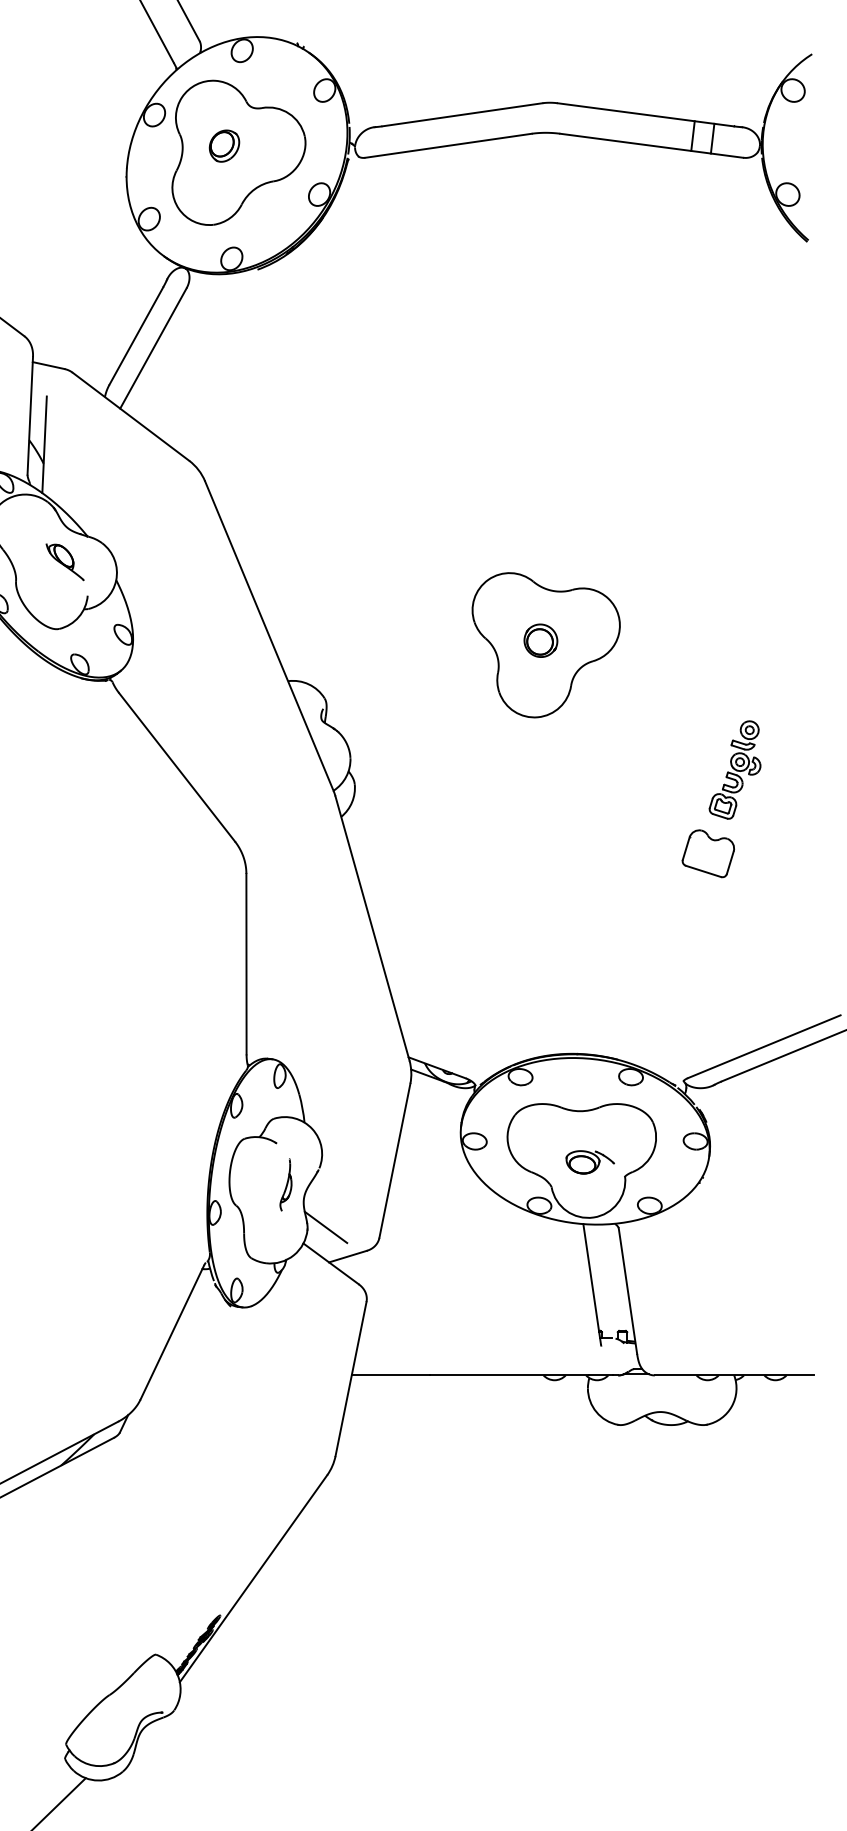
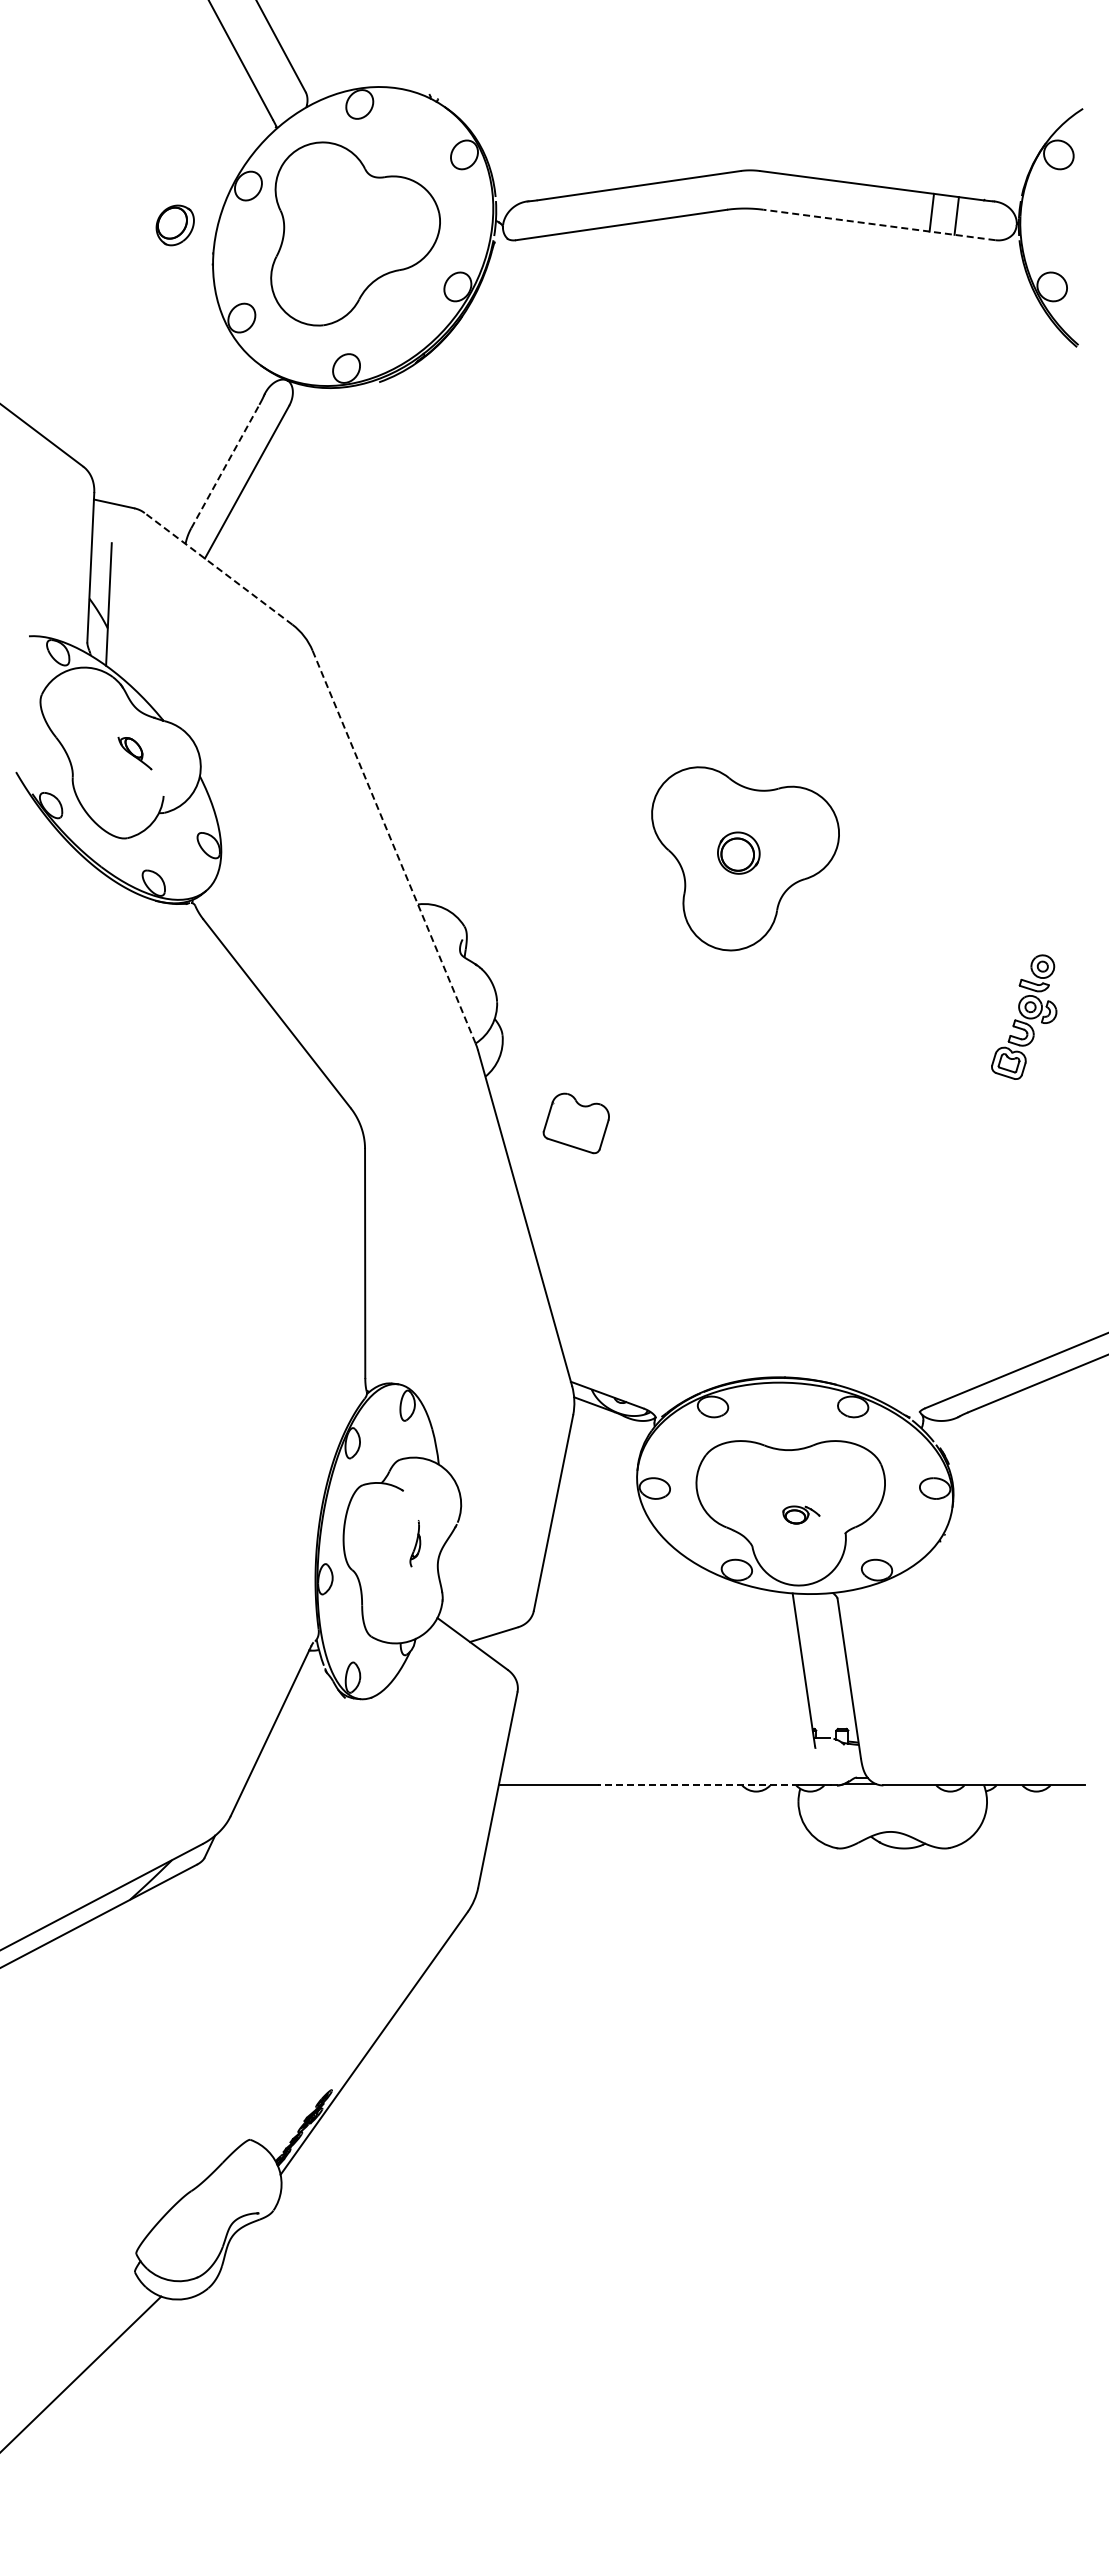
line: (650, 145) -> (878, 224), solid -> dashed
part: (223, 146) -> (174, 225), moved
line: (136, 336) -> (225, 466), solid -> dashed
line: (130, 416) -> (218, 568), solid -> dashed
part: (64, 562) -> (134, 753), size x0.7
line: (269, 636) -> (394, 847), solid -> dashed
part: (735, 769) -> (1024, 1016), moved
part: (707, 853) -> (575, 1123), moved
part: (590, 1161) -> (801, 1514), size x0.6
part: (286, 1184) -> (415, 1543), size x0.7
line: (325, 1227) -> (465, 1597), removed
line: (509, 1375) -> (698, 1785), solid -> dashed

